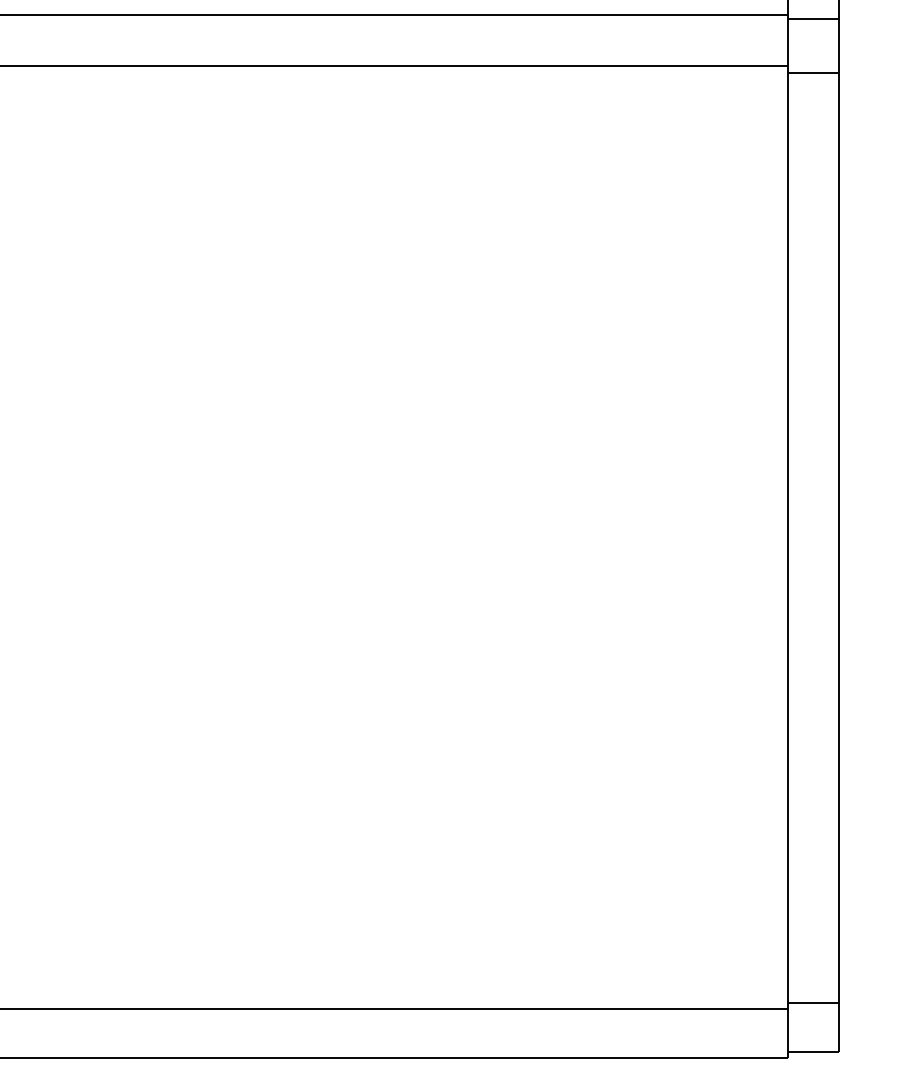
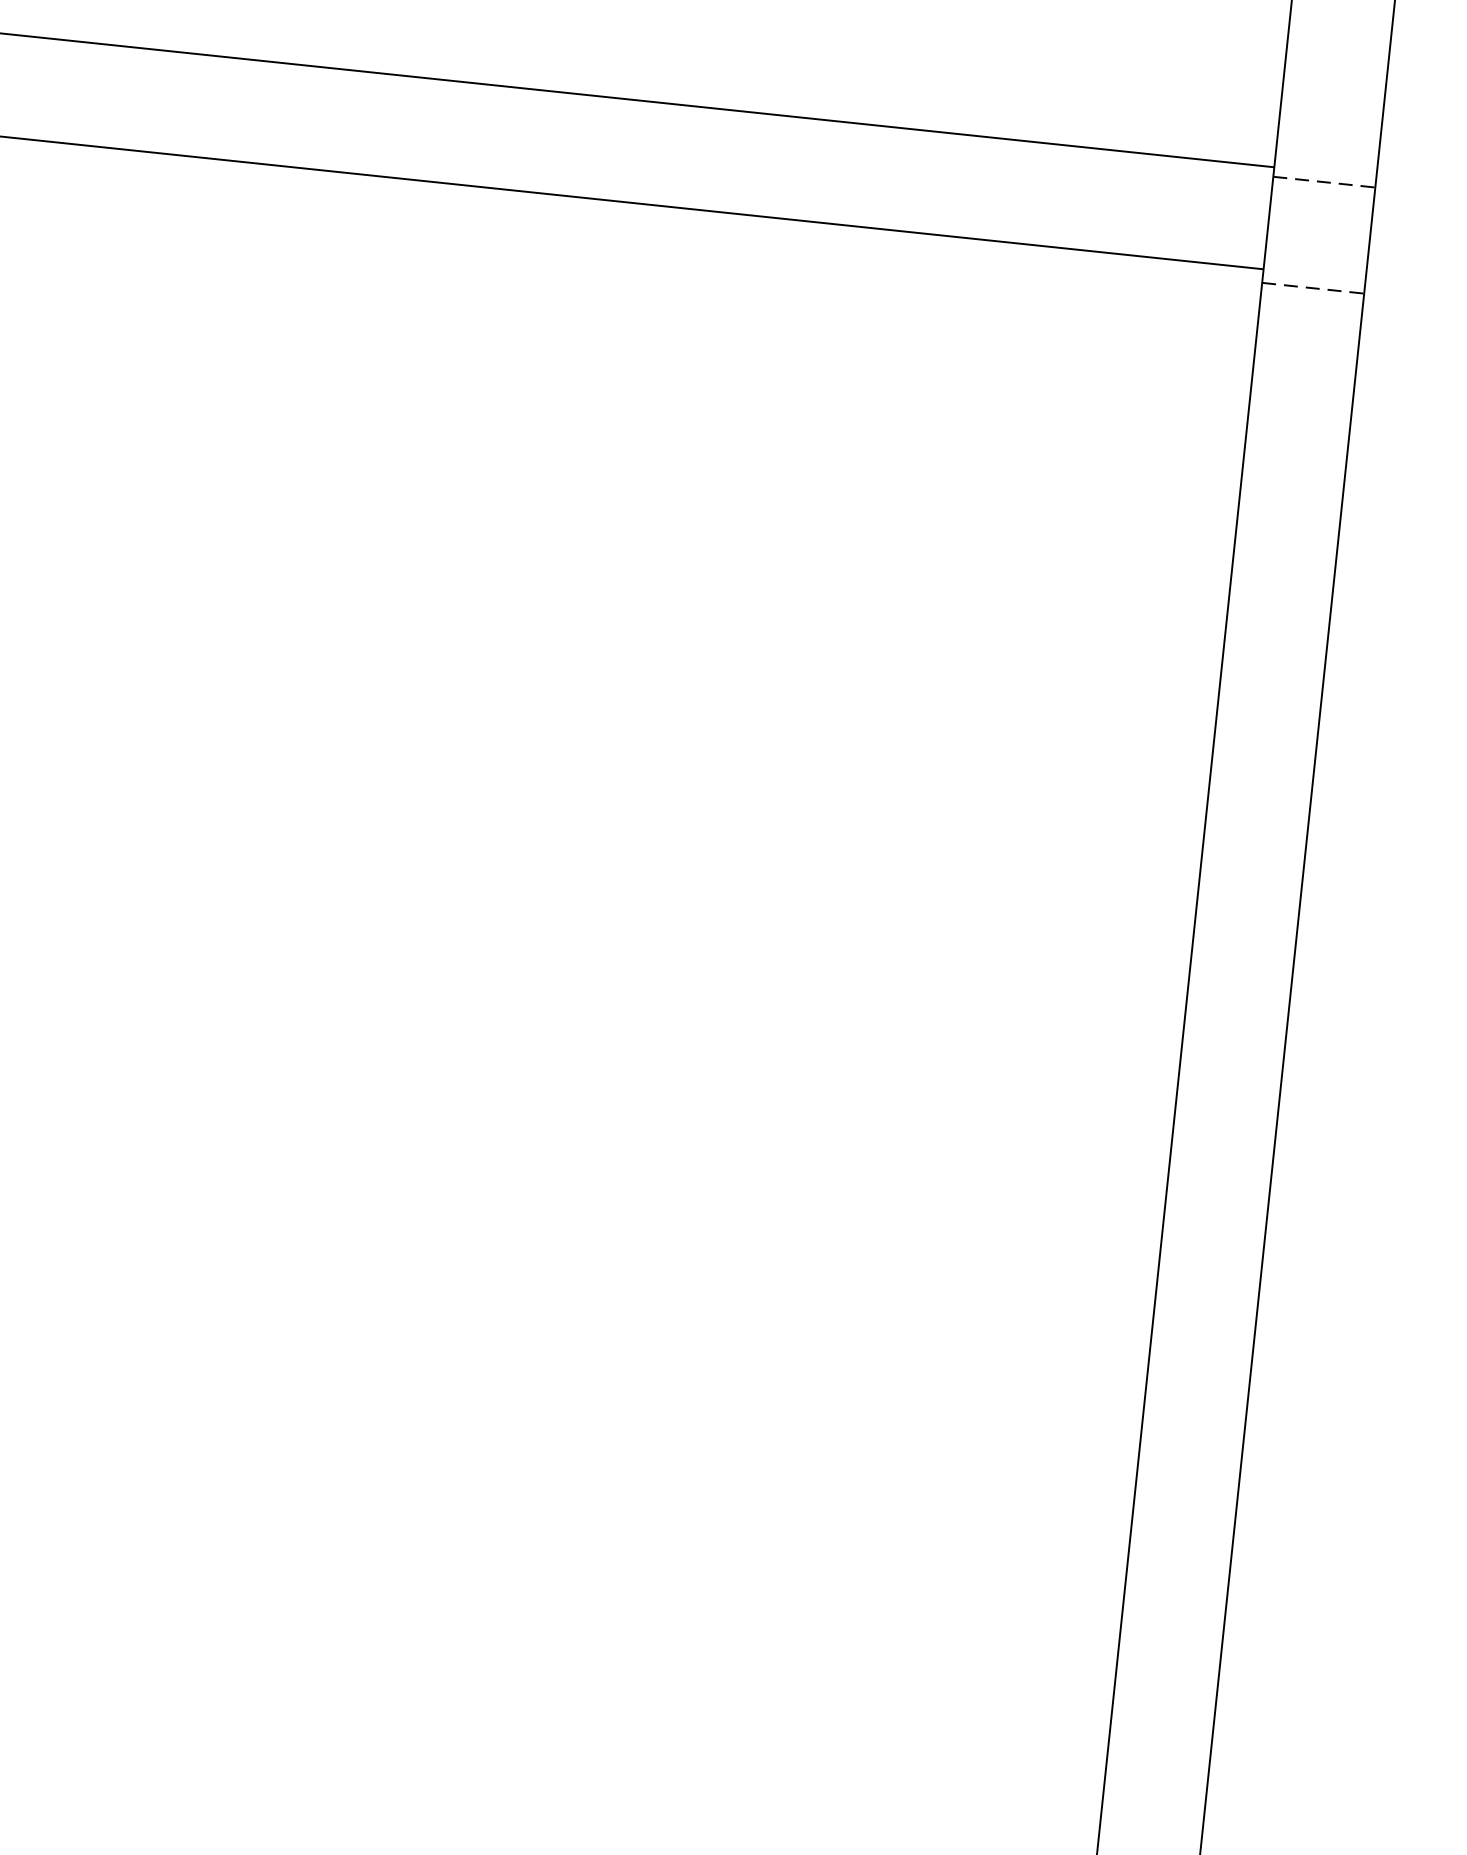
line: (813, 19) -> (1323, 182), solid -> dashed
line: (813, 72) -> (1312, 287), solid -> dashed

